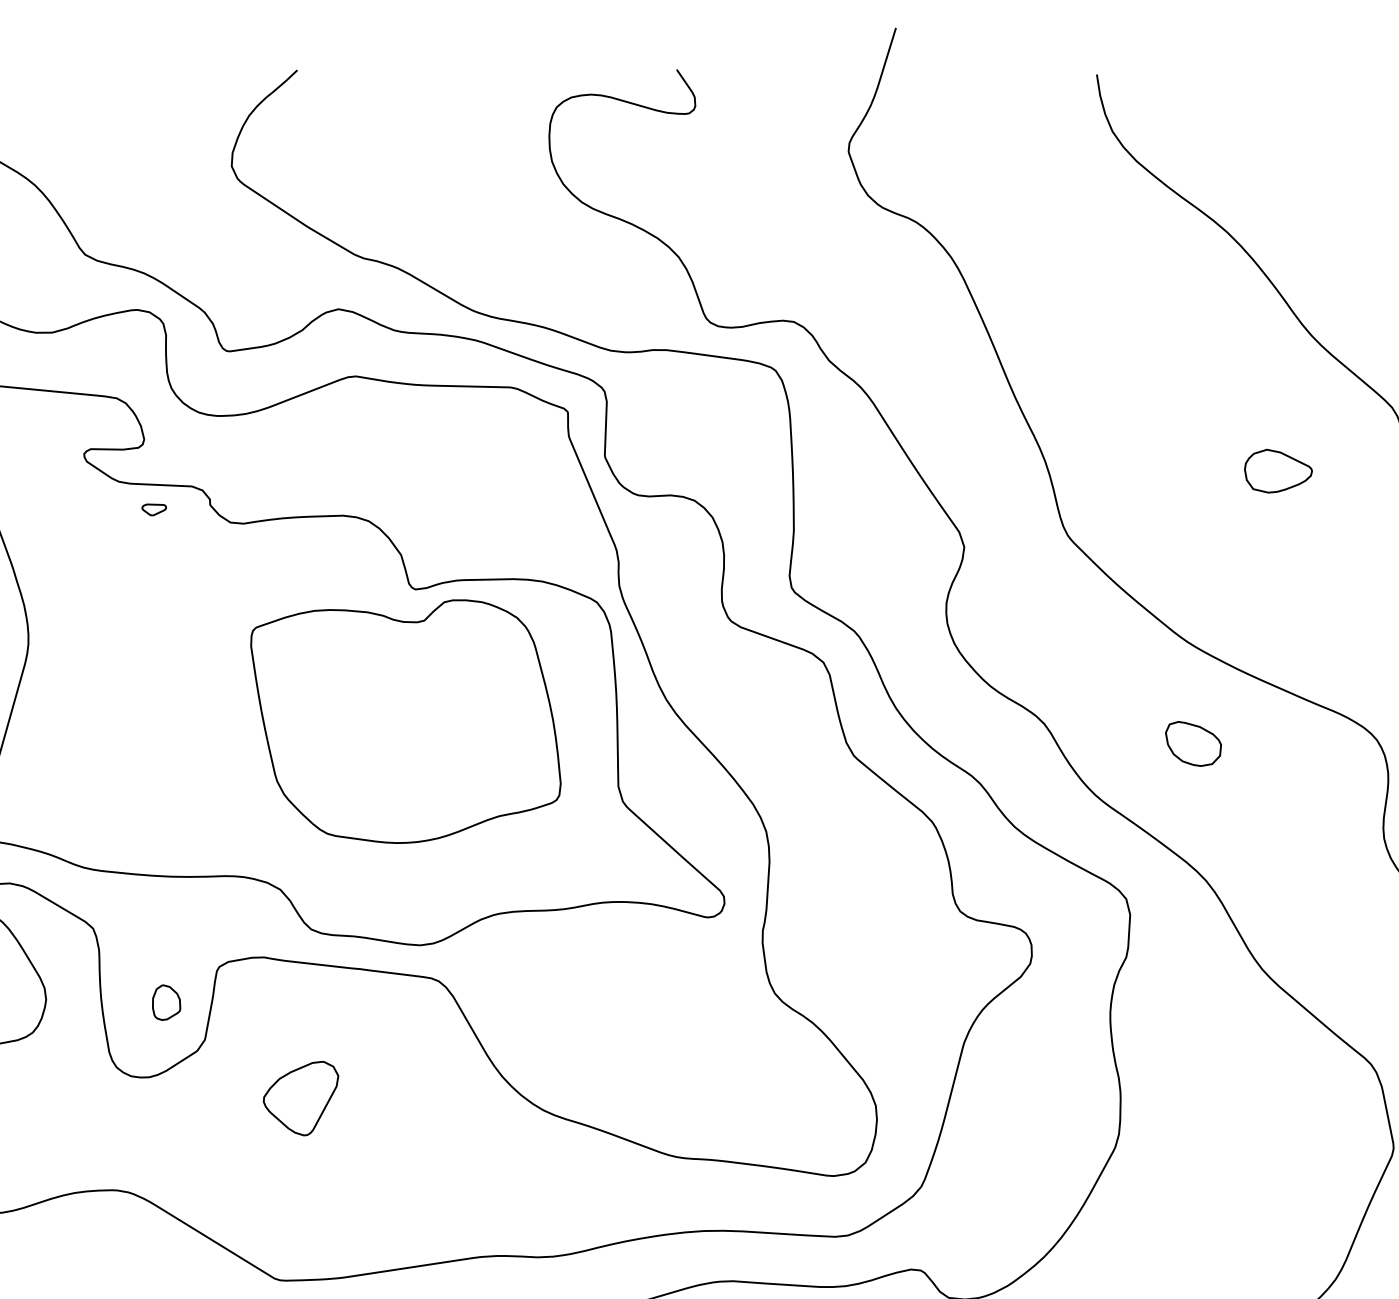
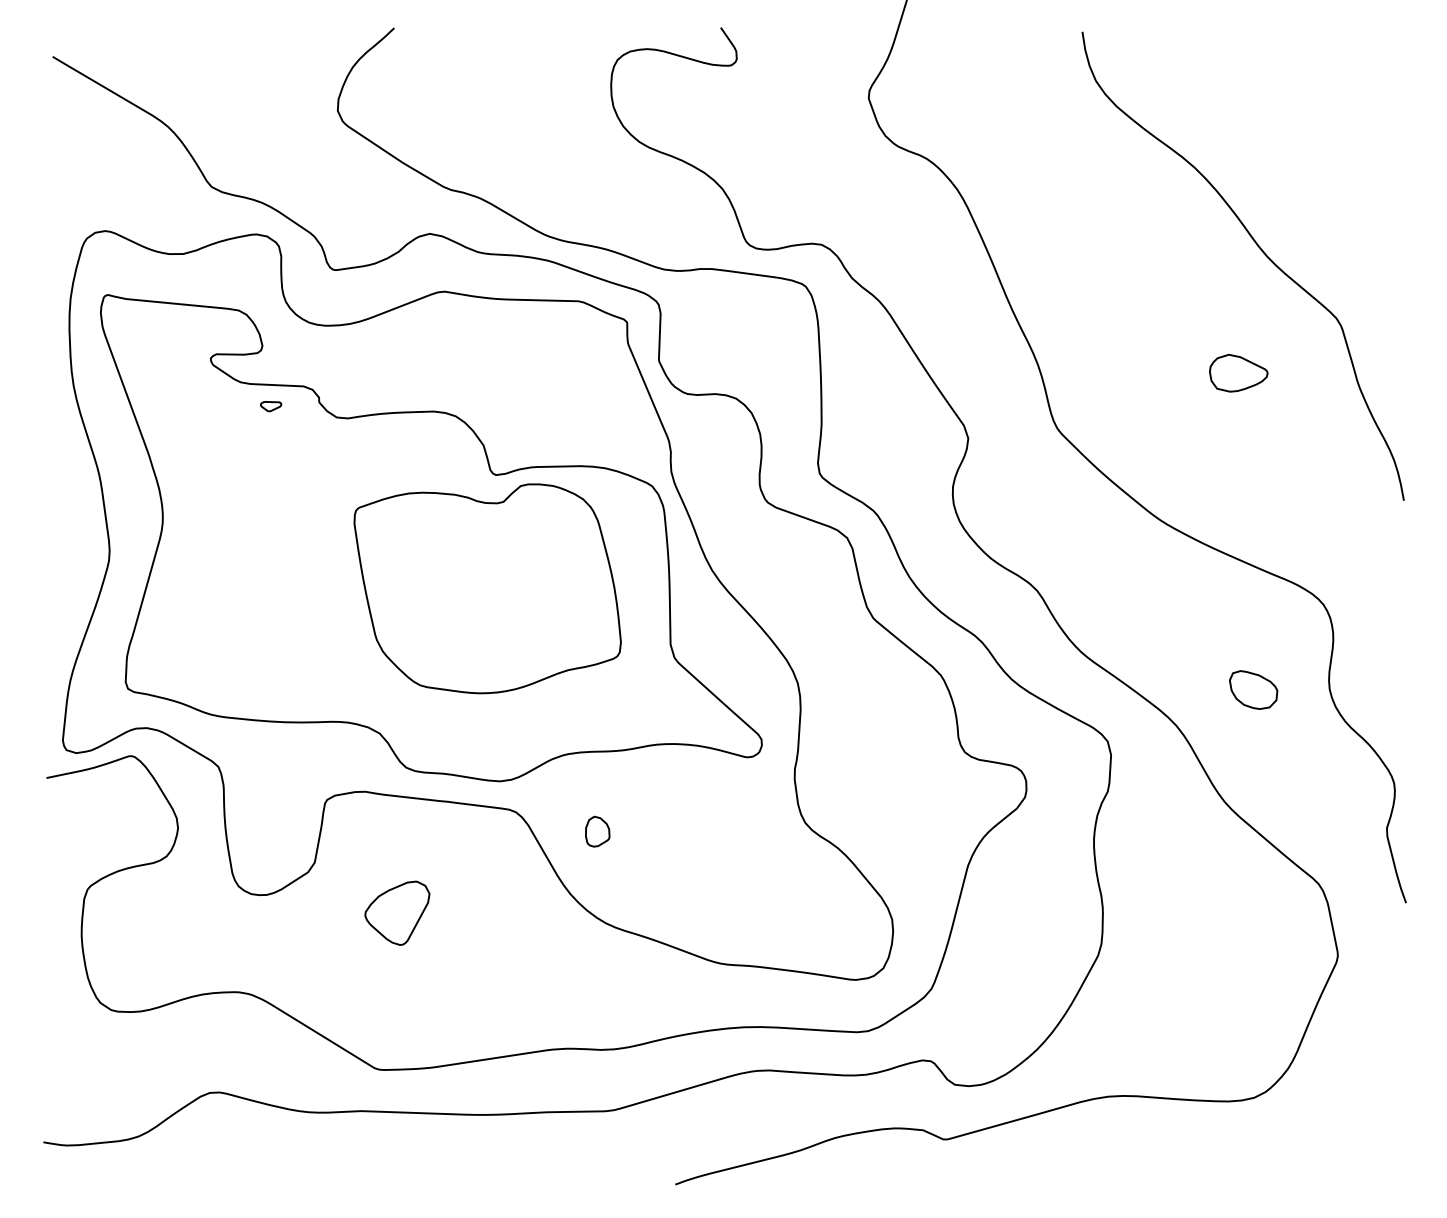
part: (1193, 743) -> (1253, 689), moved
part: (166, 1002) -> (597, 831), moved

